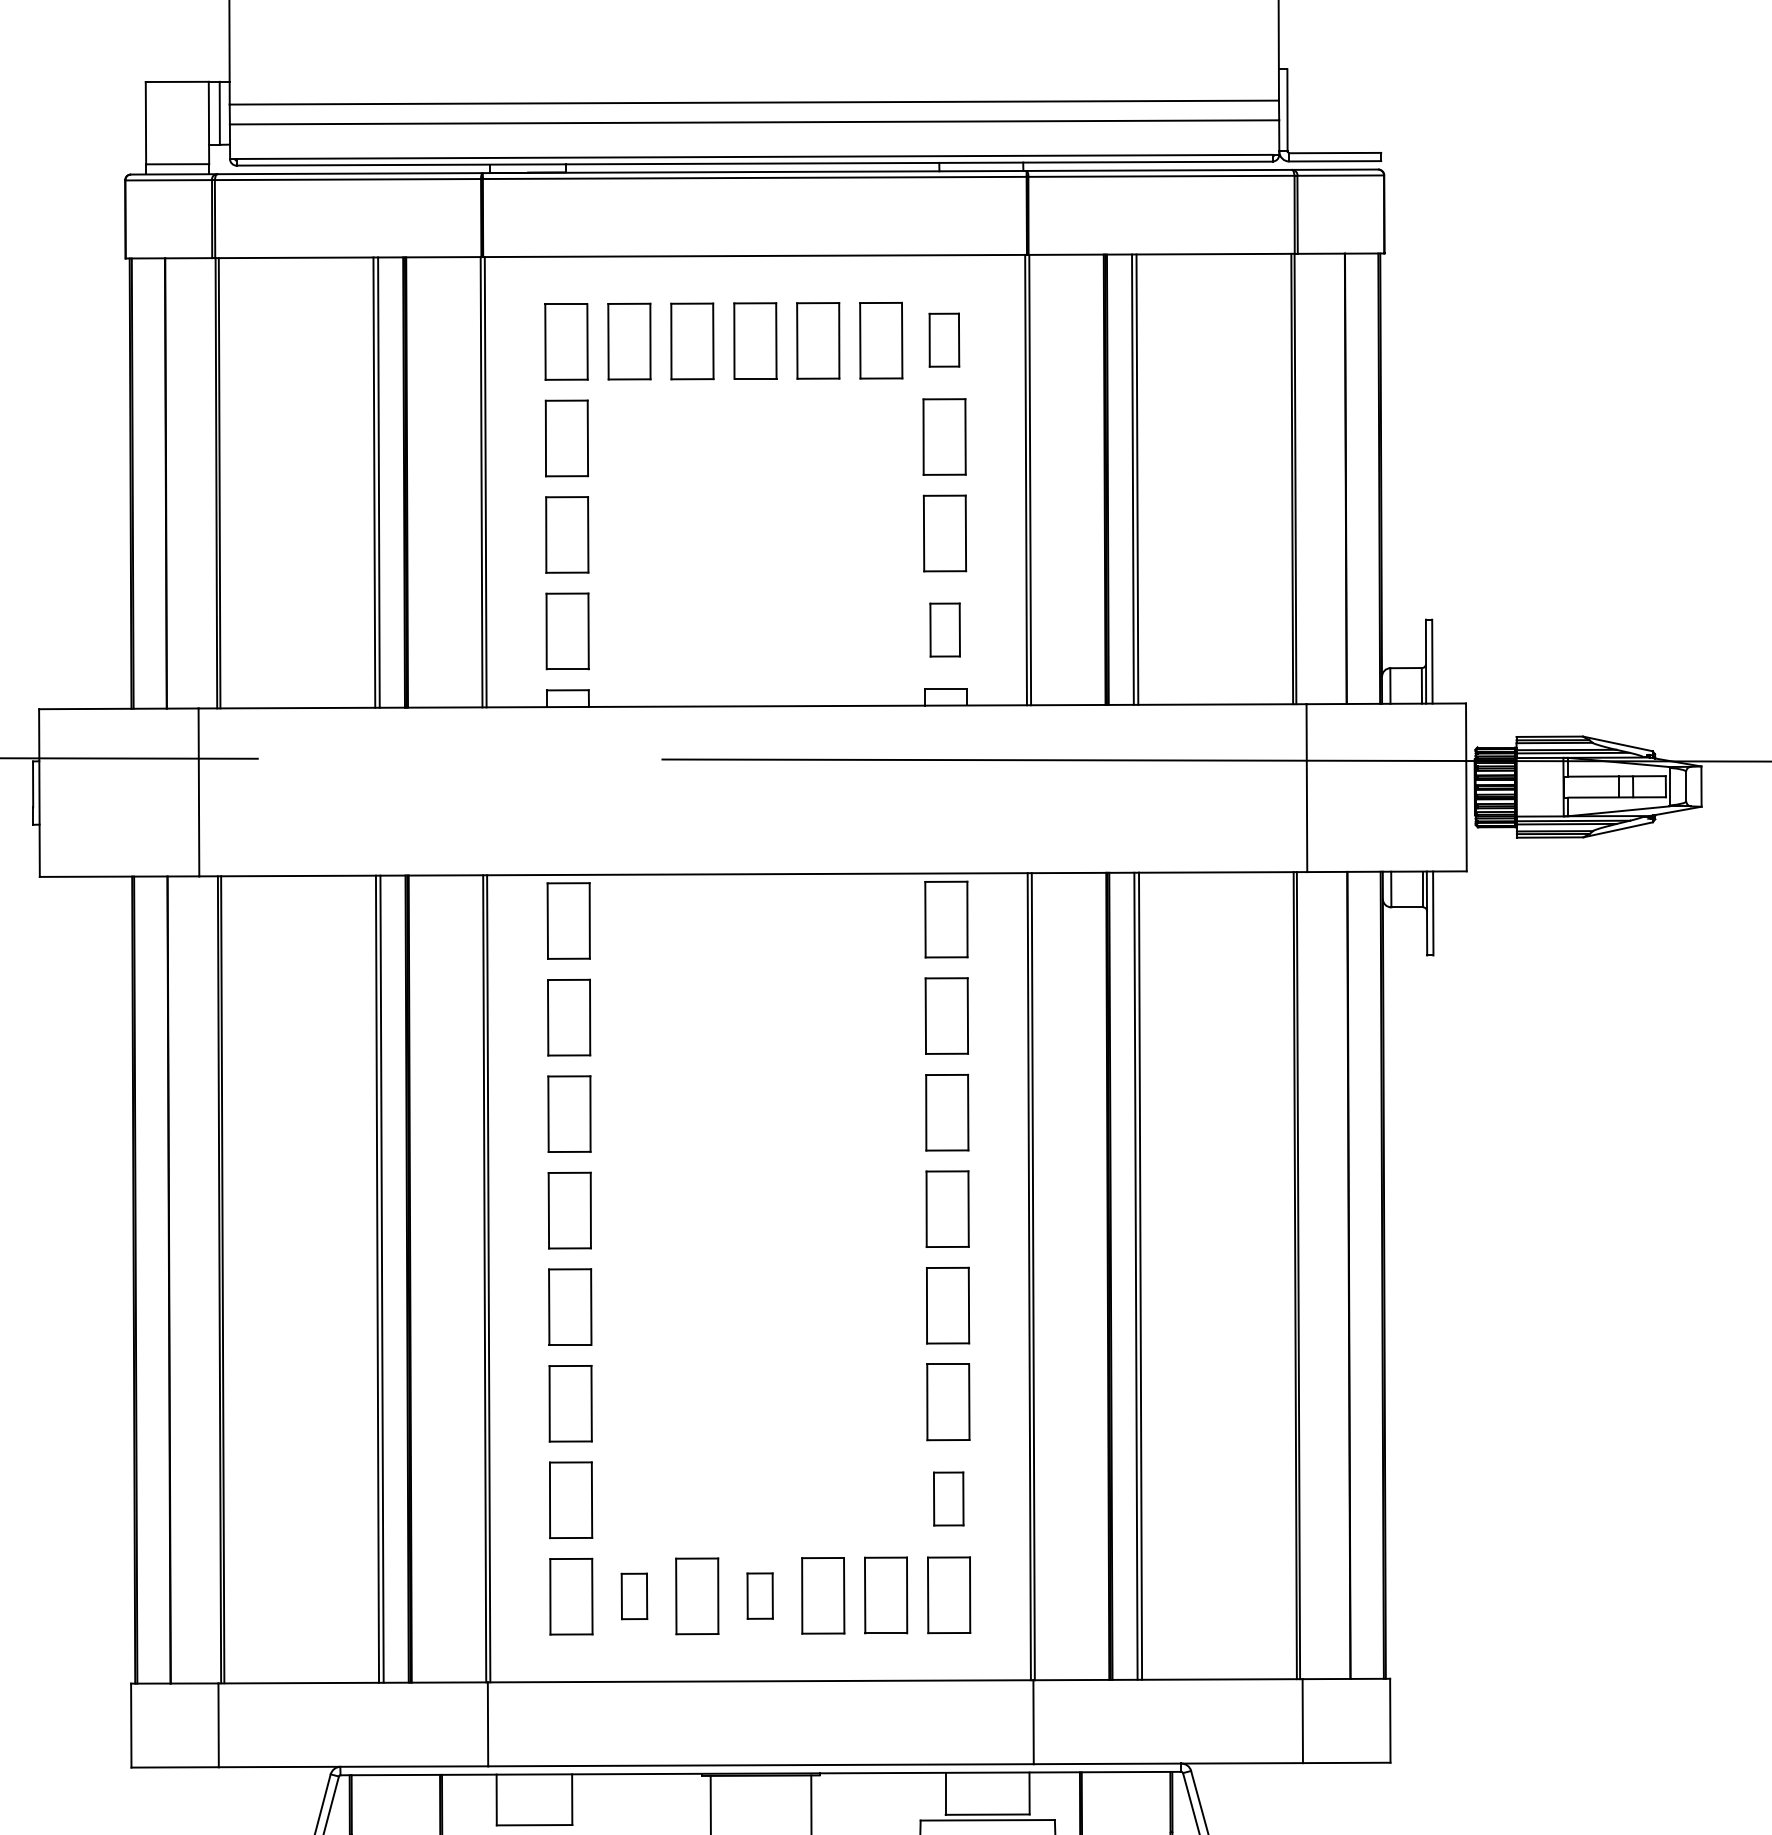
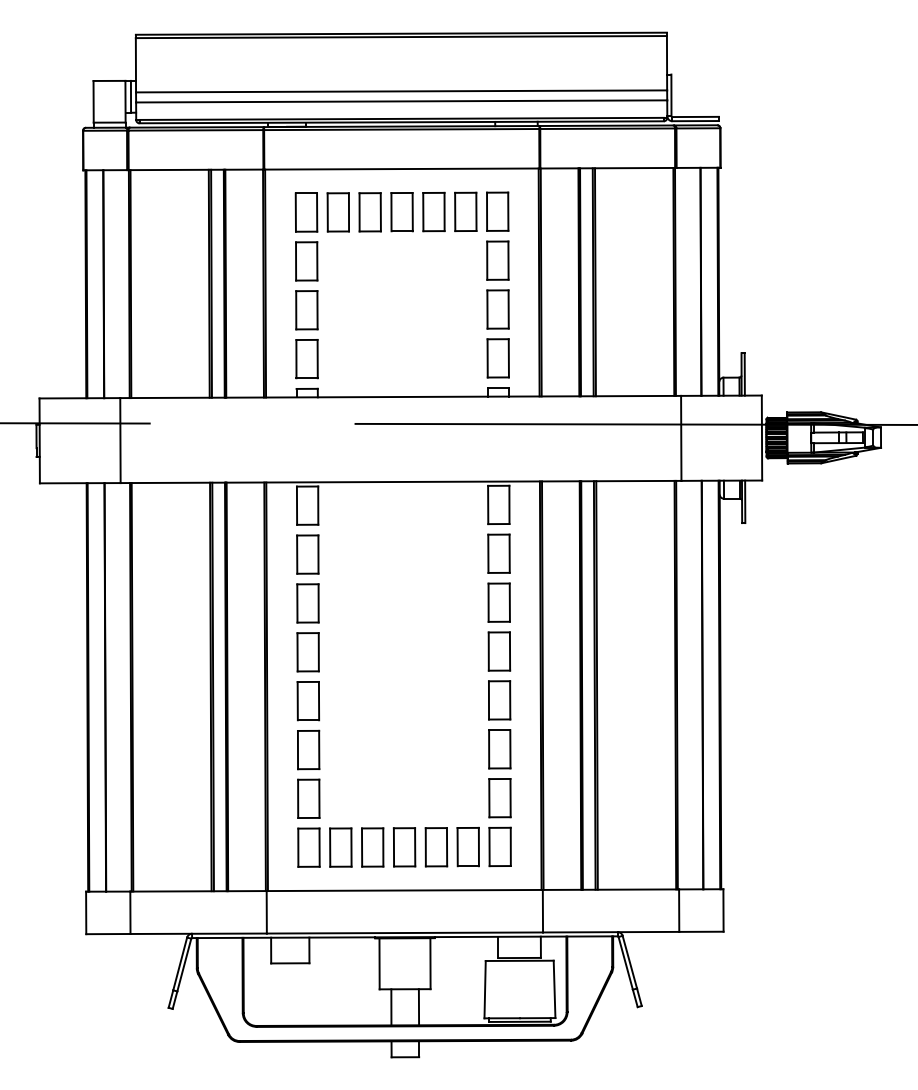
part: (943, 339) -> (497, 211), size x1.43
part: (943, 630) -> (497, 358), size x1.43
part: (947, 1499) -> (499, 798), size x1.43
part: (633, 1596) -> (340, 847), size x1.67
part: (760, 1596) -> (404, 847), size x1.67

